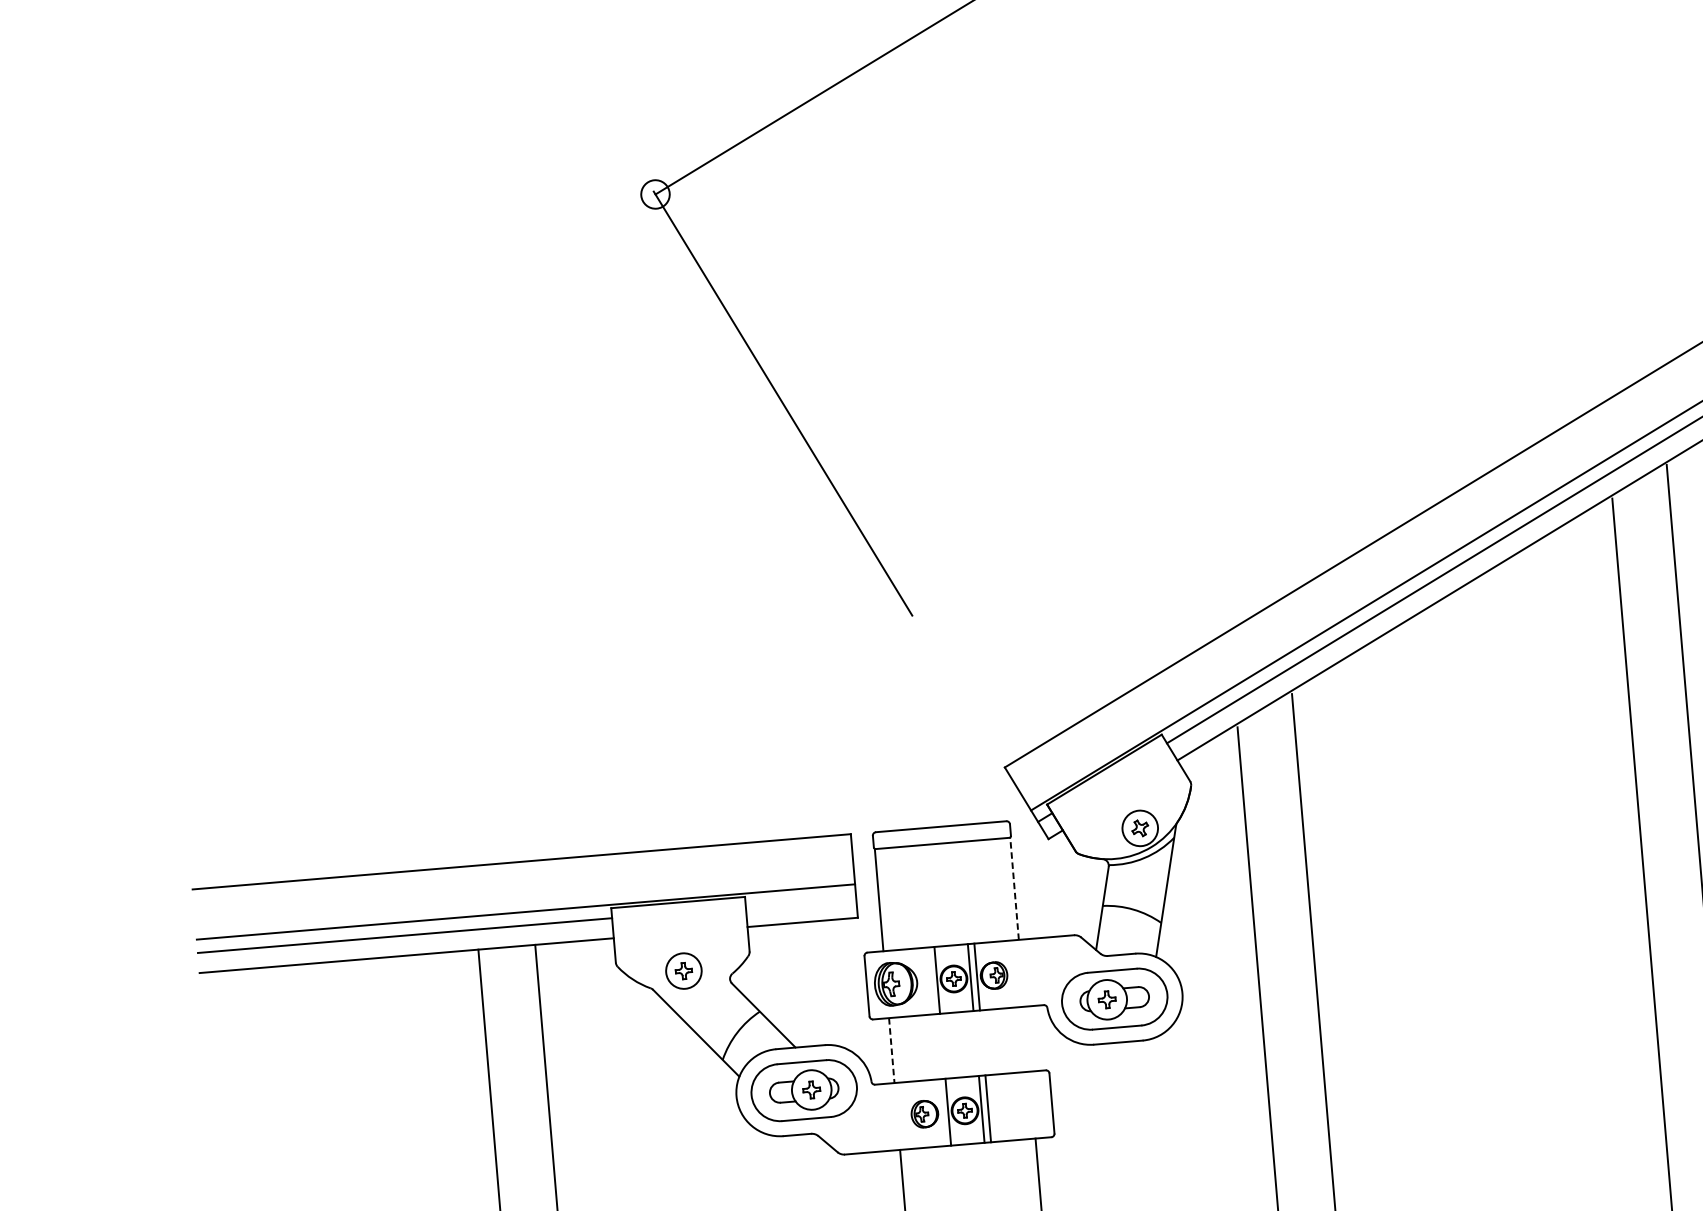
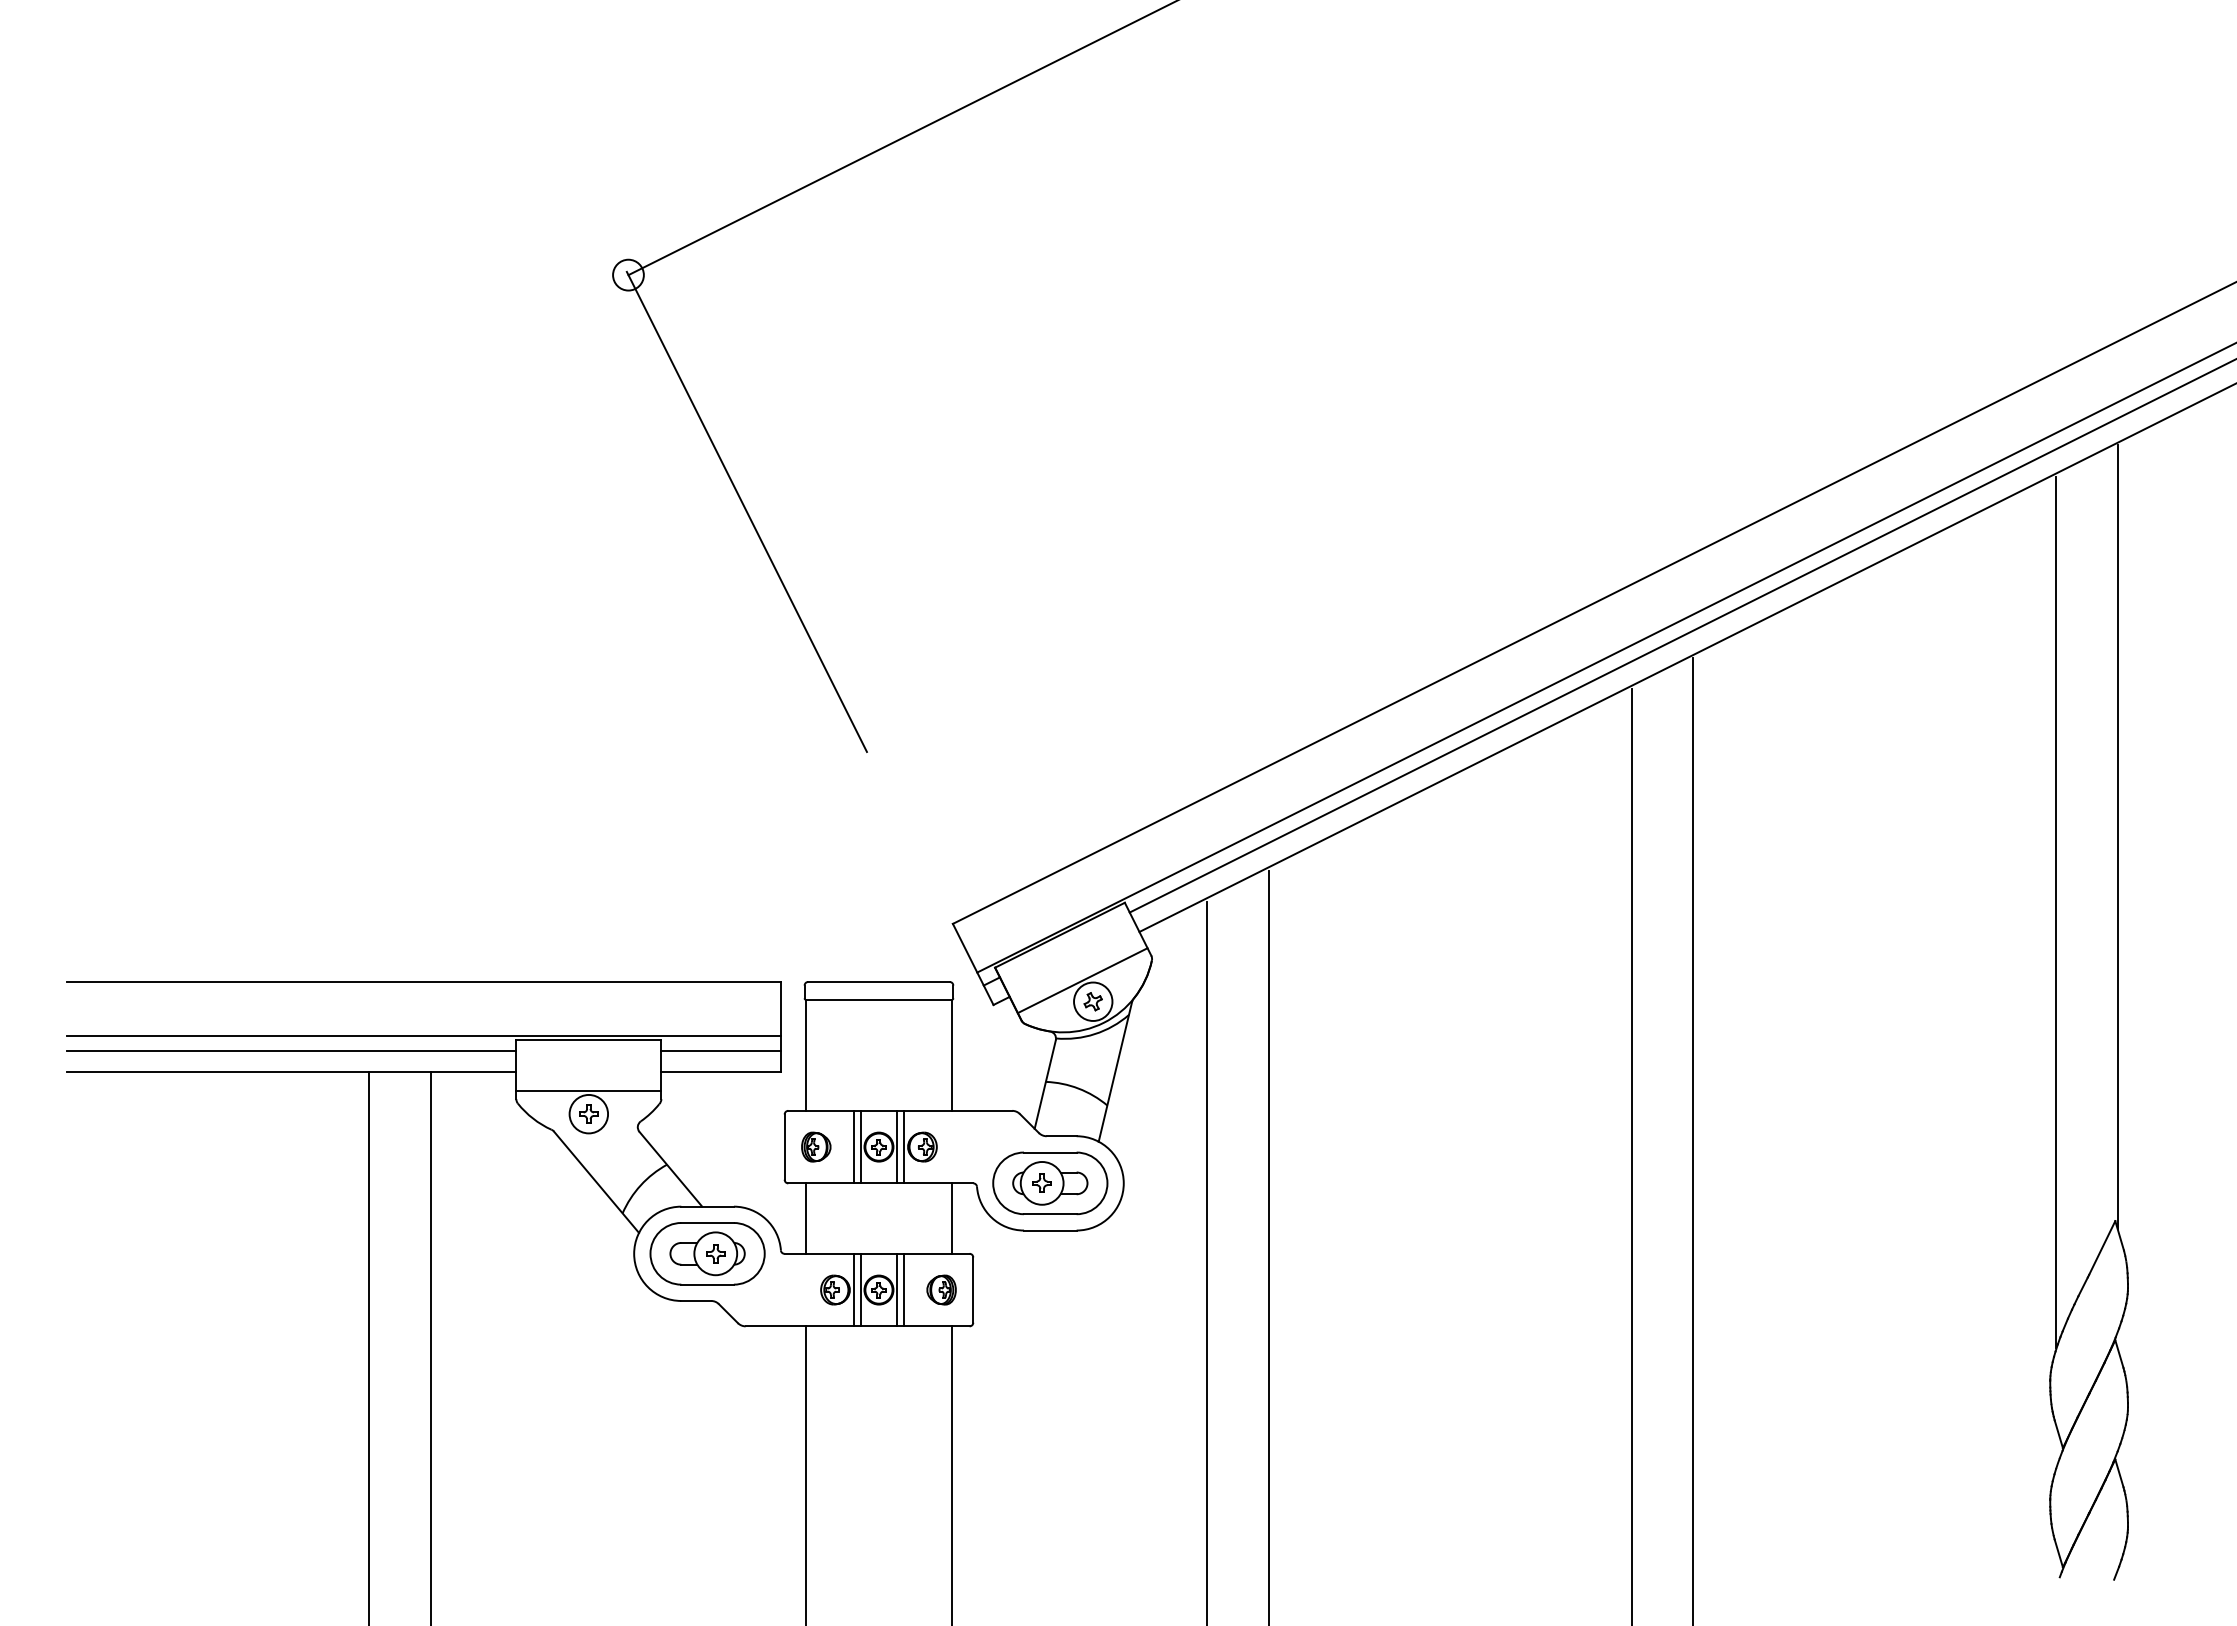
line: (1128, 809) -> (1082, 980), added
line: (1014, 887) -> (952, 1054), dashed -> solid
line: (801, 902) -> (721, 1050), added
line: (681, 949) -> (588, 1090), added
line: (930, 980) -> (853, 1146), added
part: (896, 983) -> (816, 1146), size x0.62
line: (1027, 1039) -> (952, 1218), added
line: (891, 1051) -> (805, 1219), dashed -> solid
part: (1022, 1105) -> (941, 1289), added
line: (941, 1112) -> (853, 1289), added

